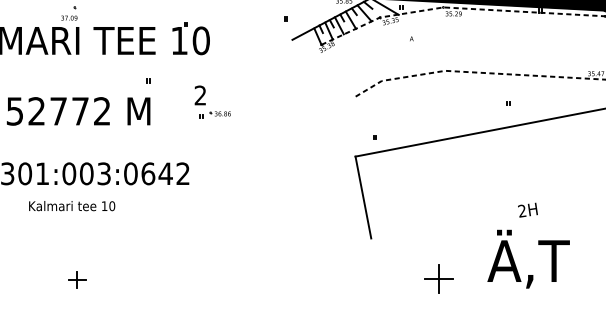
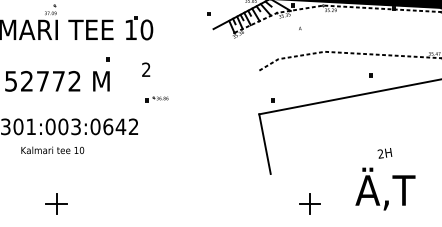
part: (214, 114) -> (156, 98), moved
part: (438, 278) -> (309, 203), moved
part: (76, 279) -> (55, 203), size x1.67

